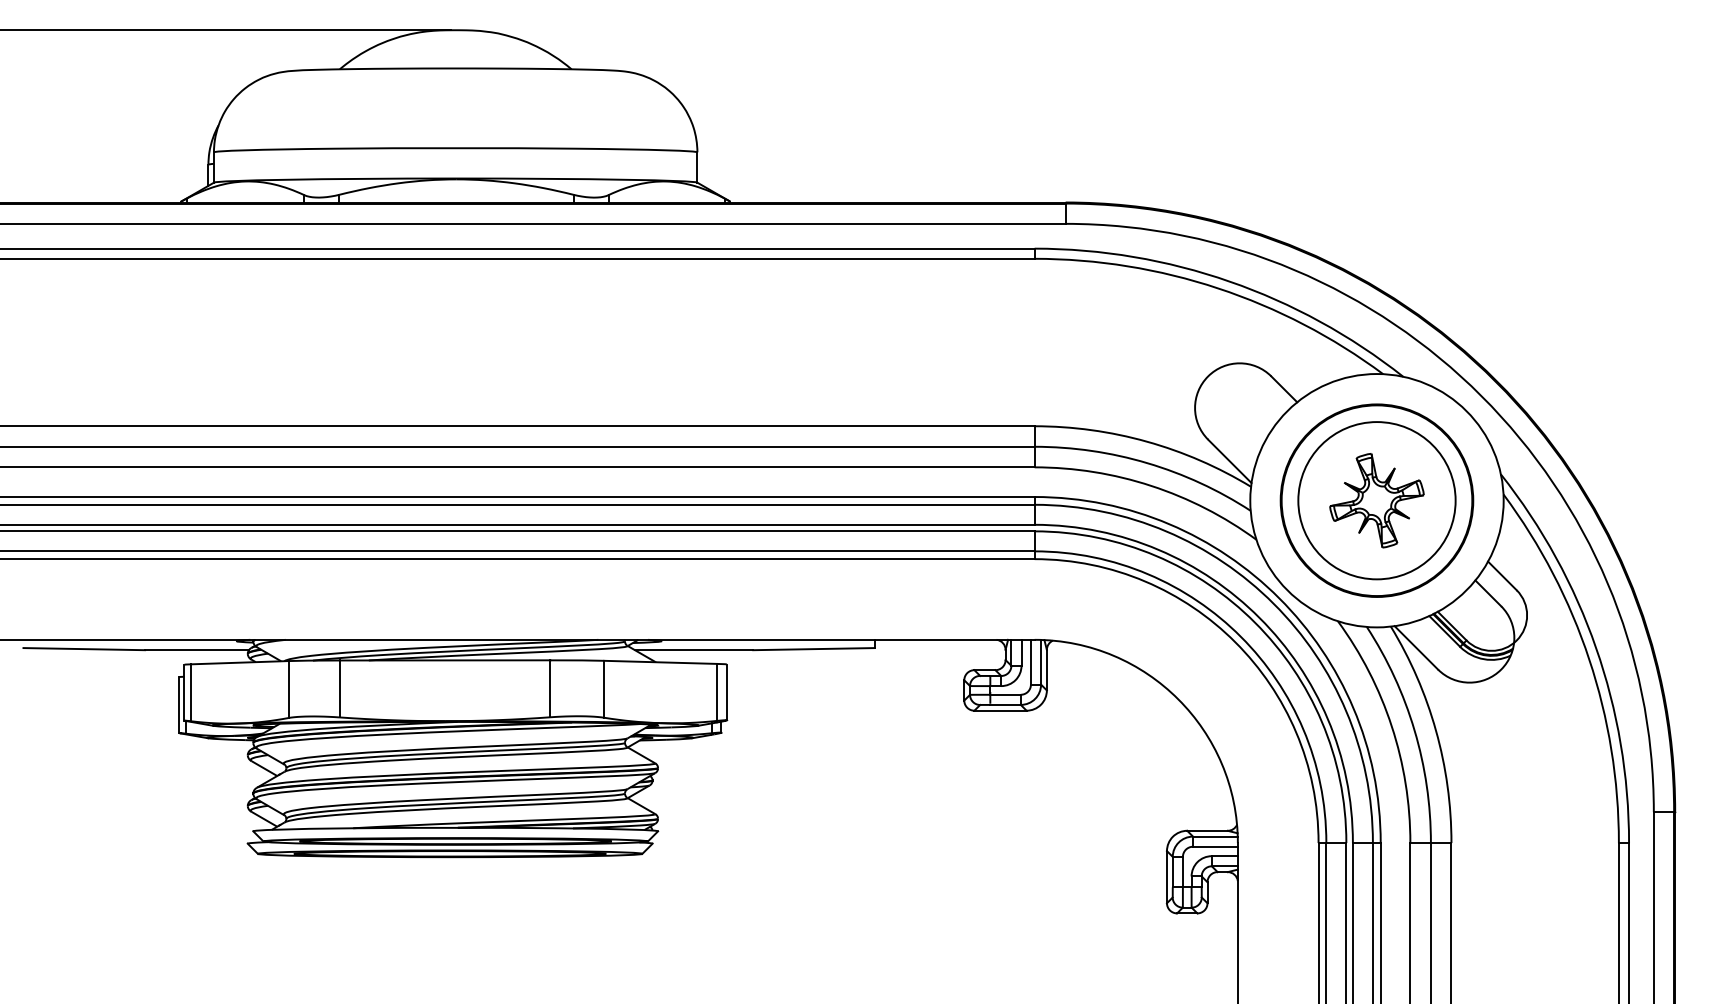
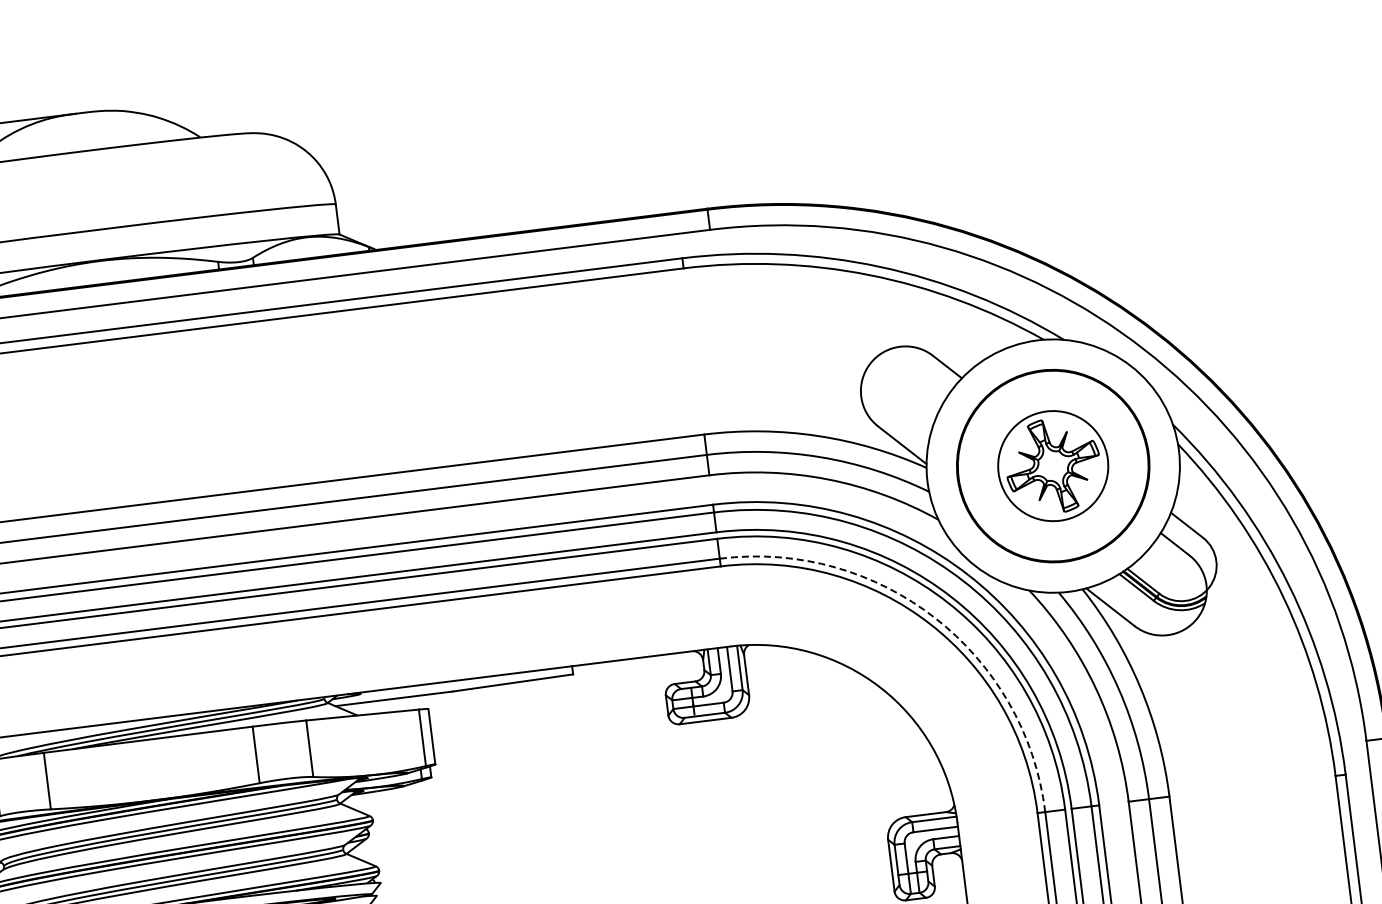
circle: (1376, 500) -> (1052, 465), size x0.7
arc: (1240, 636) -> (934, 617), solid -> dashed

